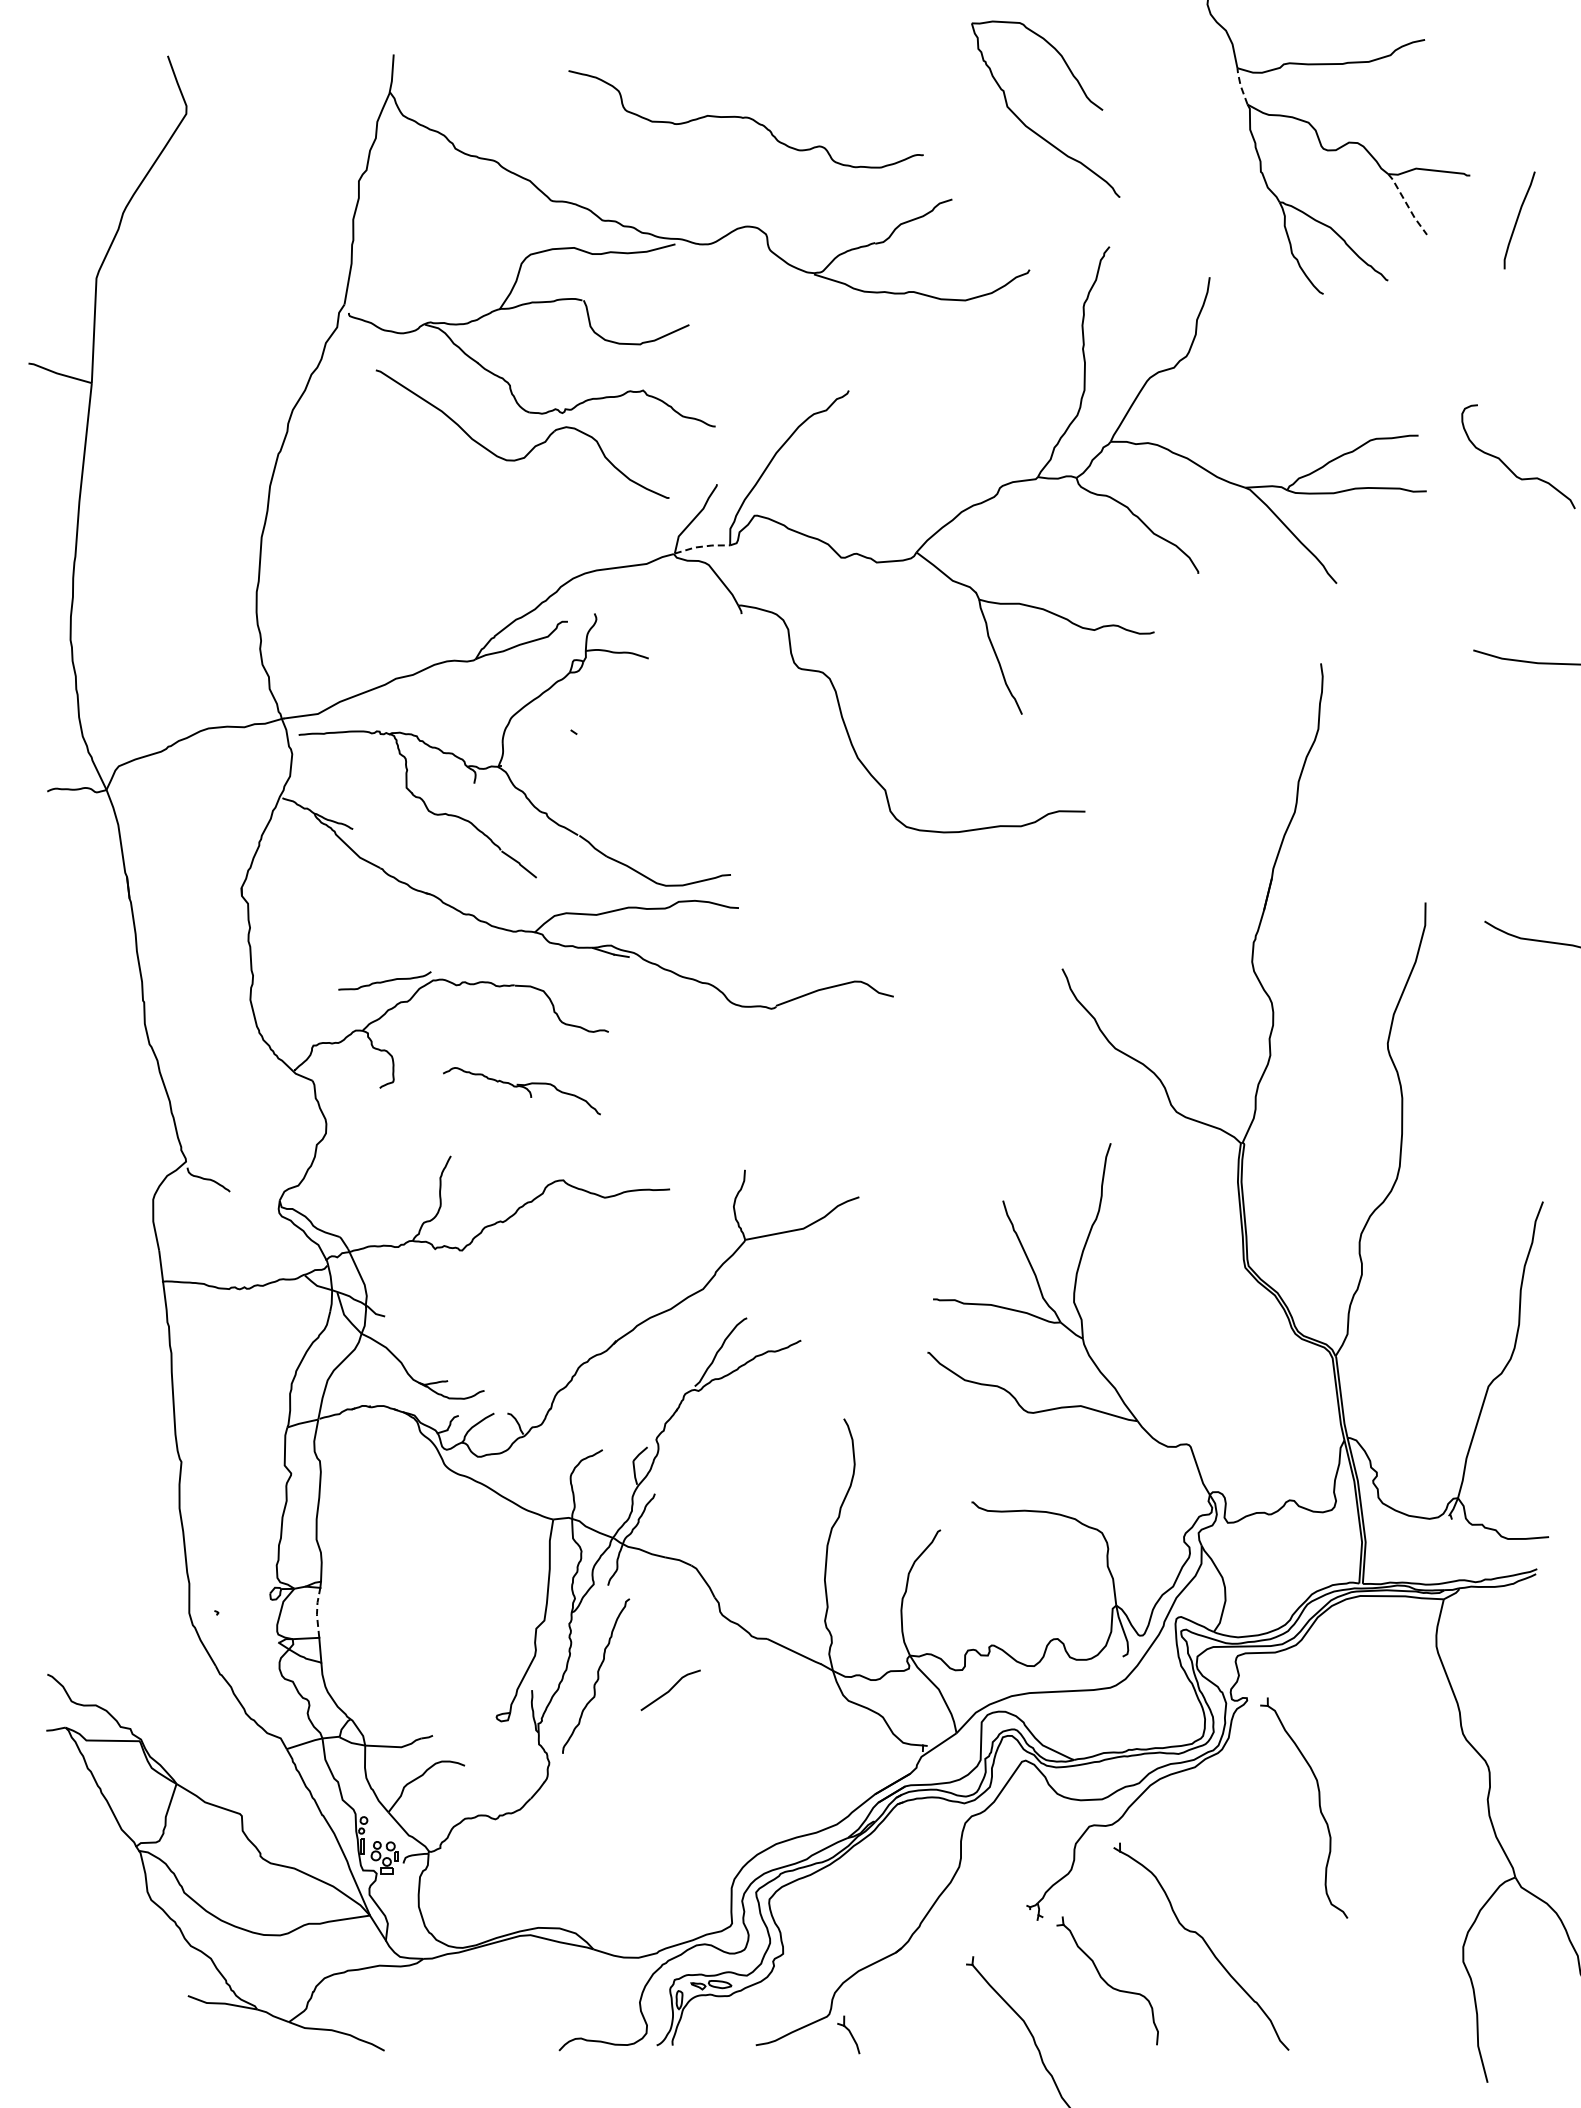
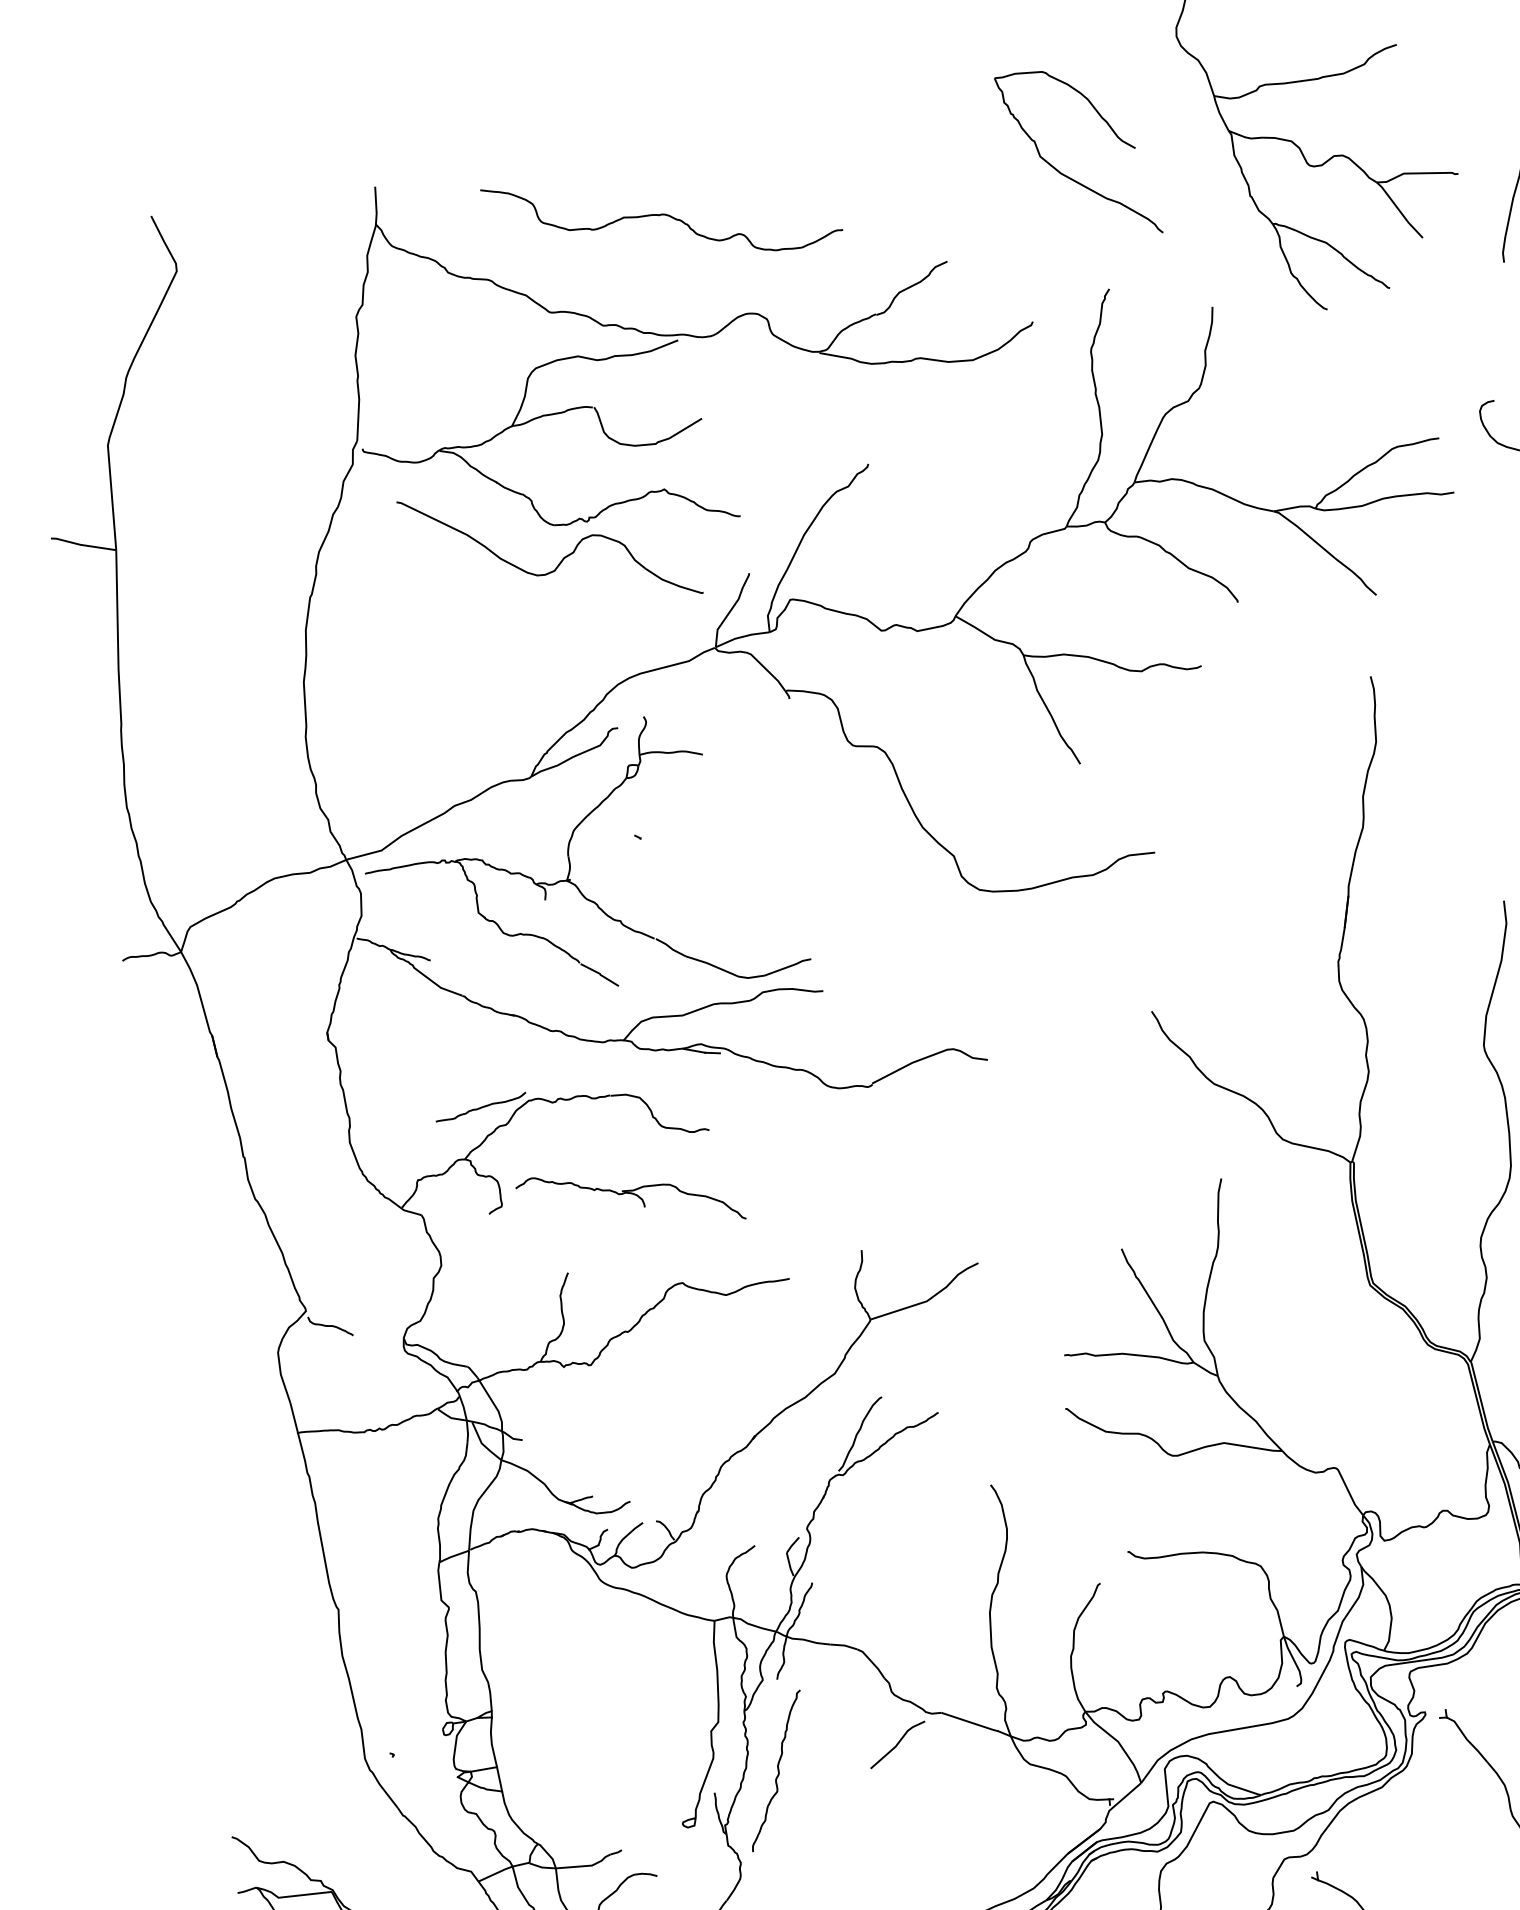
line: (1240, 85) -> (1219, 112), dashed -> solid
curve: (745, 118) -> (661, 215), moved
part: (1031, 128) -> (1066, 175), moved
line: (1407, 205) -> (1399, 211), dashed -> solid
line: (702, 546) -> (742, 636), dashed -> solid
part: (521, 1091) -> (630, 1199), size x1.43
line: (317, 1612) -> (492, 1742), dashed -> solid
line: (670, 1690) -> (897, 1745), moved

